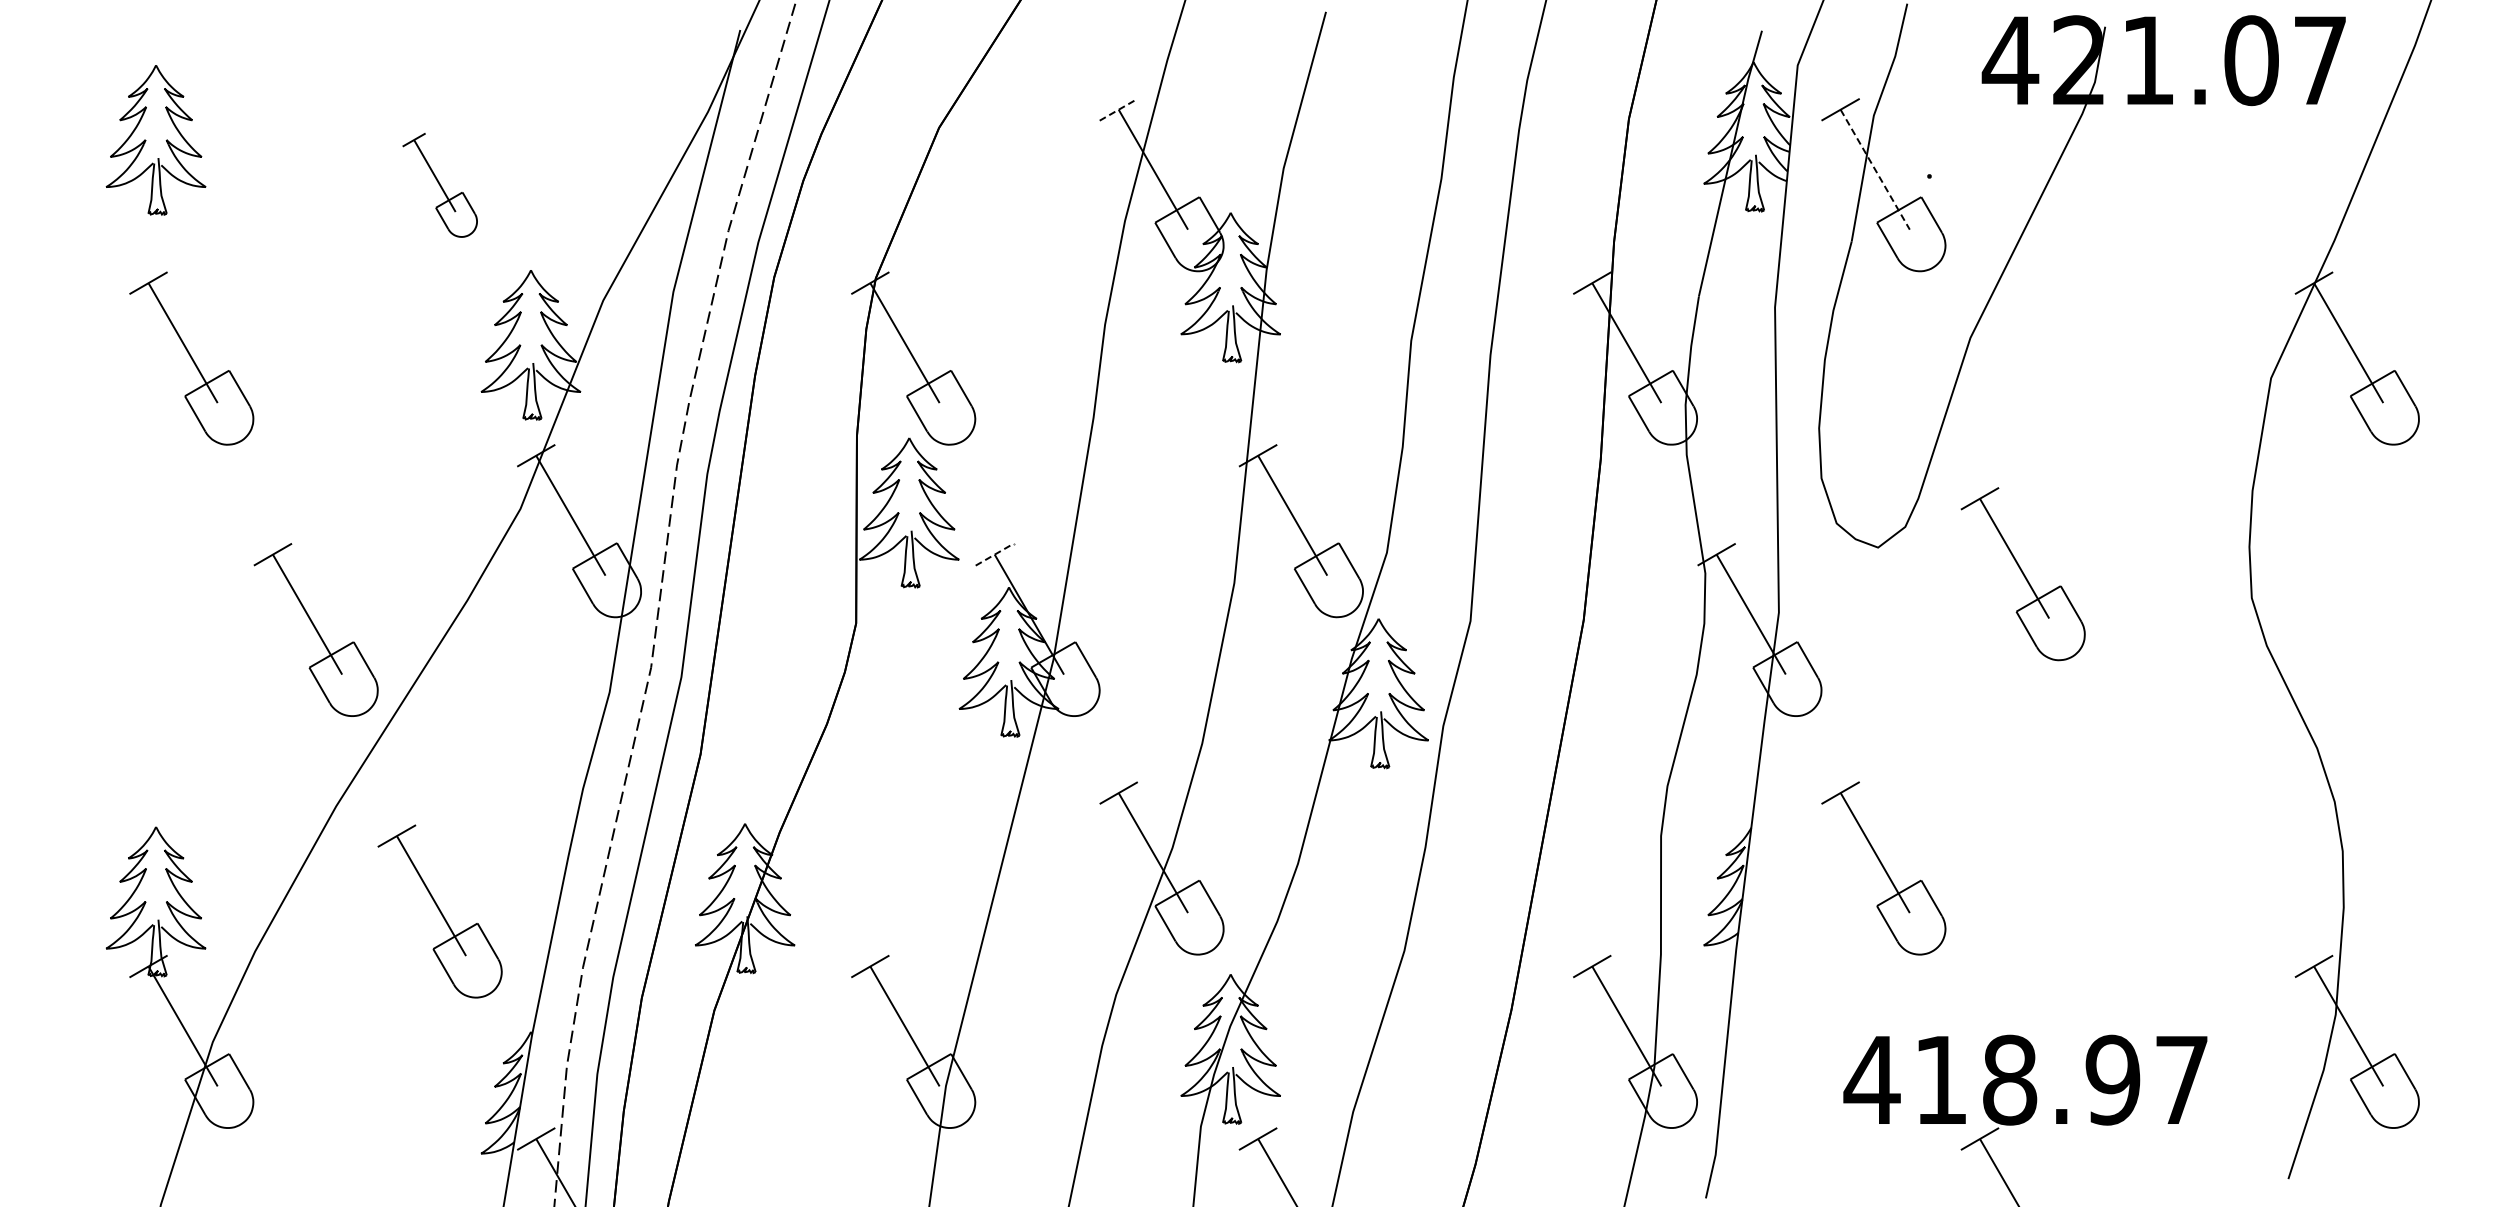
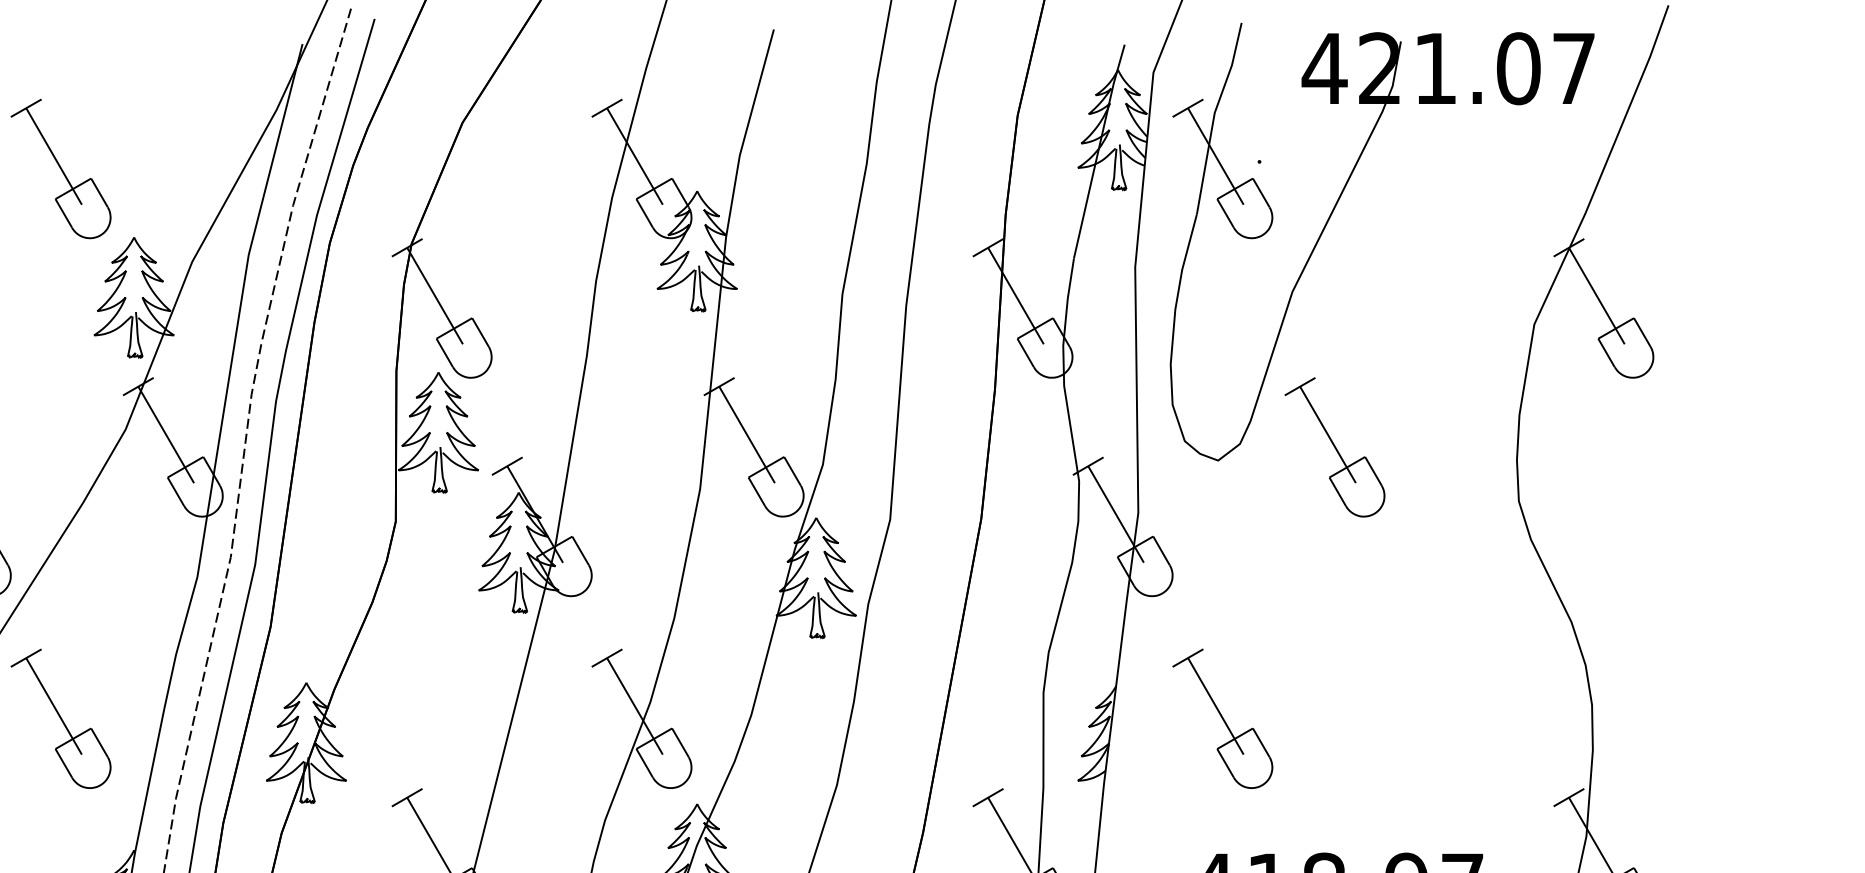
line: (1118, 109) -> (606, 108), dashed -> solid
line: (1875, 170) -> (1216, 157), dashed -> solid
part: (439, 185) -> (60, 169), size x1.67
line: (995, 554) -> (507, 466), dashed -> solid
part: (2022, 574) -> (1334, 447), moved
part: (439, 911) -> (60, 718), moved

